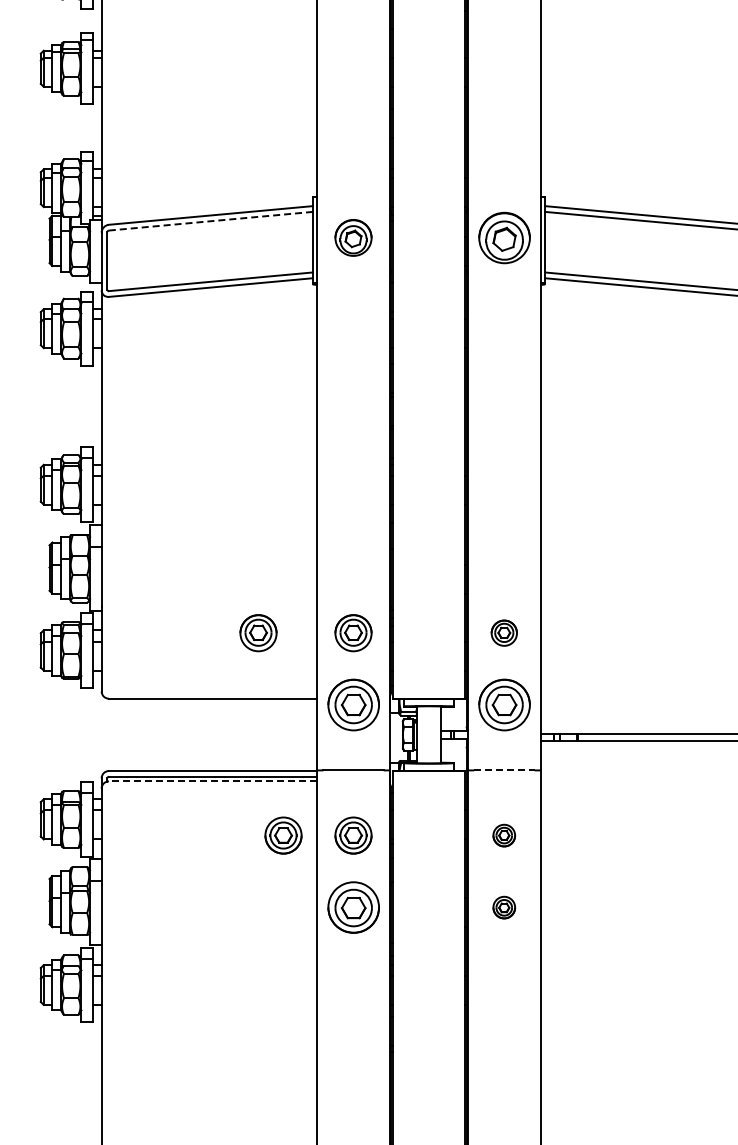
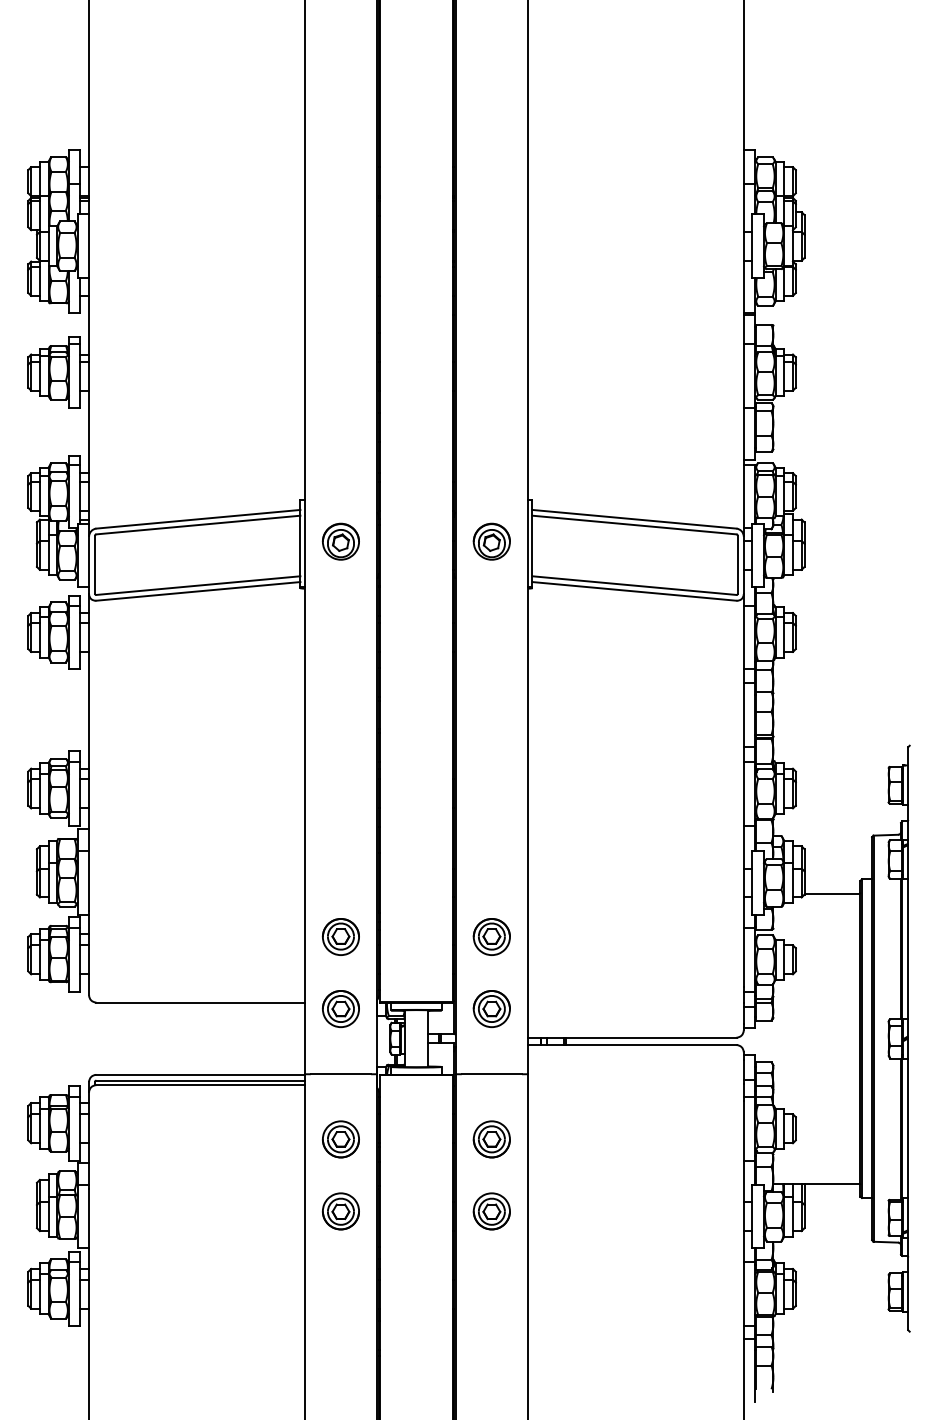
line: (210, 221) -> (197, 525), dashed -> solid
part: (504, 237) -> (491, 541), size x0.71
part: (258, 632) -> (245, 936), removed
part: (504, 632) -> (491, 936), size x1.43
part: (353, 705) -> (340, 1009), size x0.71
part: (504, 705) -> (491, 1009), size x0.71
line: (505, 770) -> (492, 1074), dashed -> solid
line: (213, 781) -> (200, 1085), dashed -> solid
part: (283, 835) -> (270, 1139), removed
part: (504, 835) -> (491, 1139), size x1.67
part: (353, 907) -> (340, 1211), size x0.71
part: (504, 907) -> (491, 1211), size x1.67

